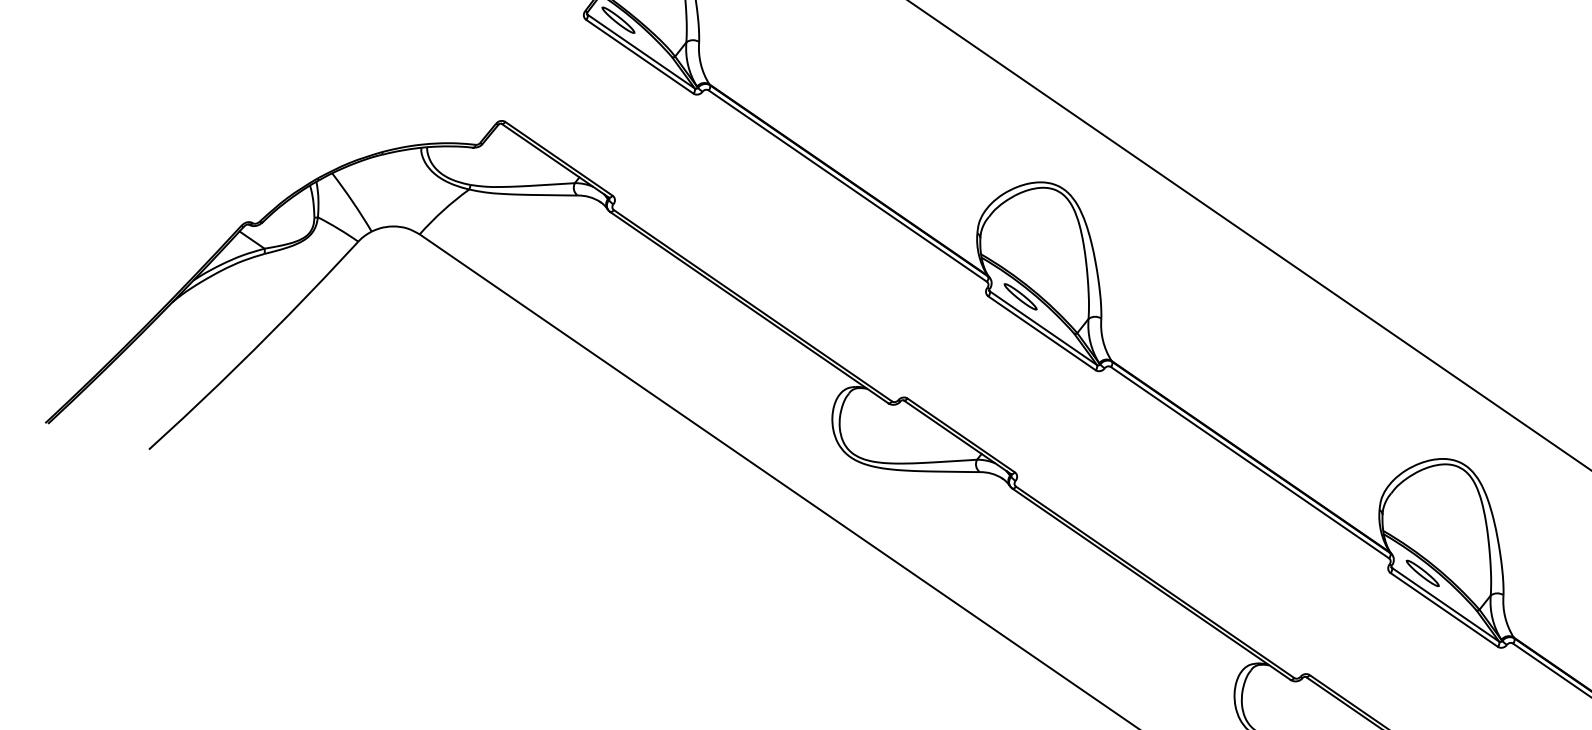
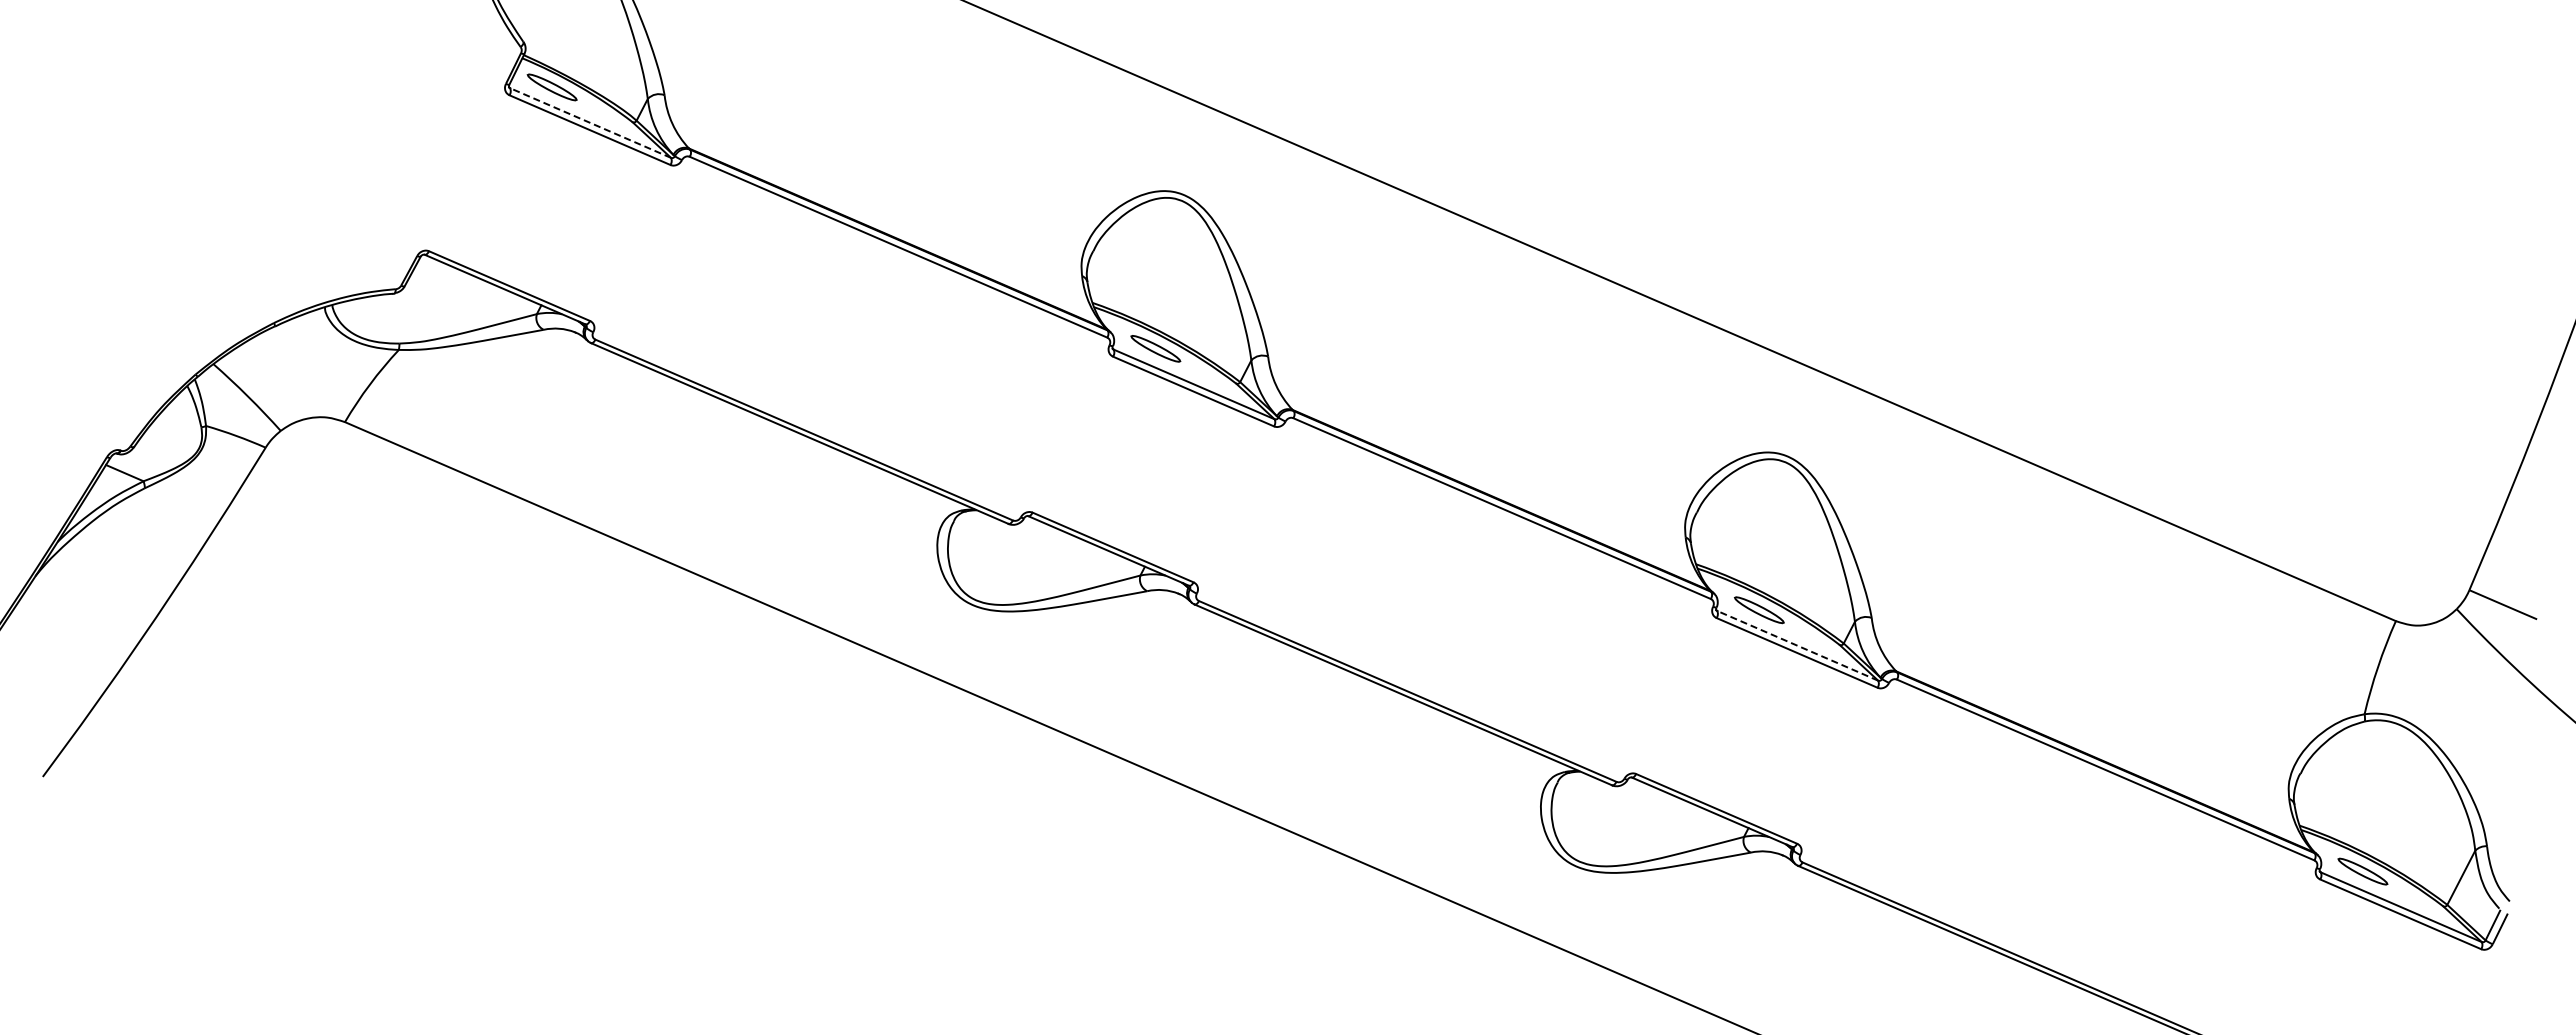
line: (641, 51) -> (590, 123), solid -> dashed
line: (1445, 604) -> (1797, 645), solid -> dashed

